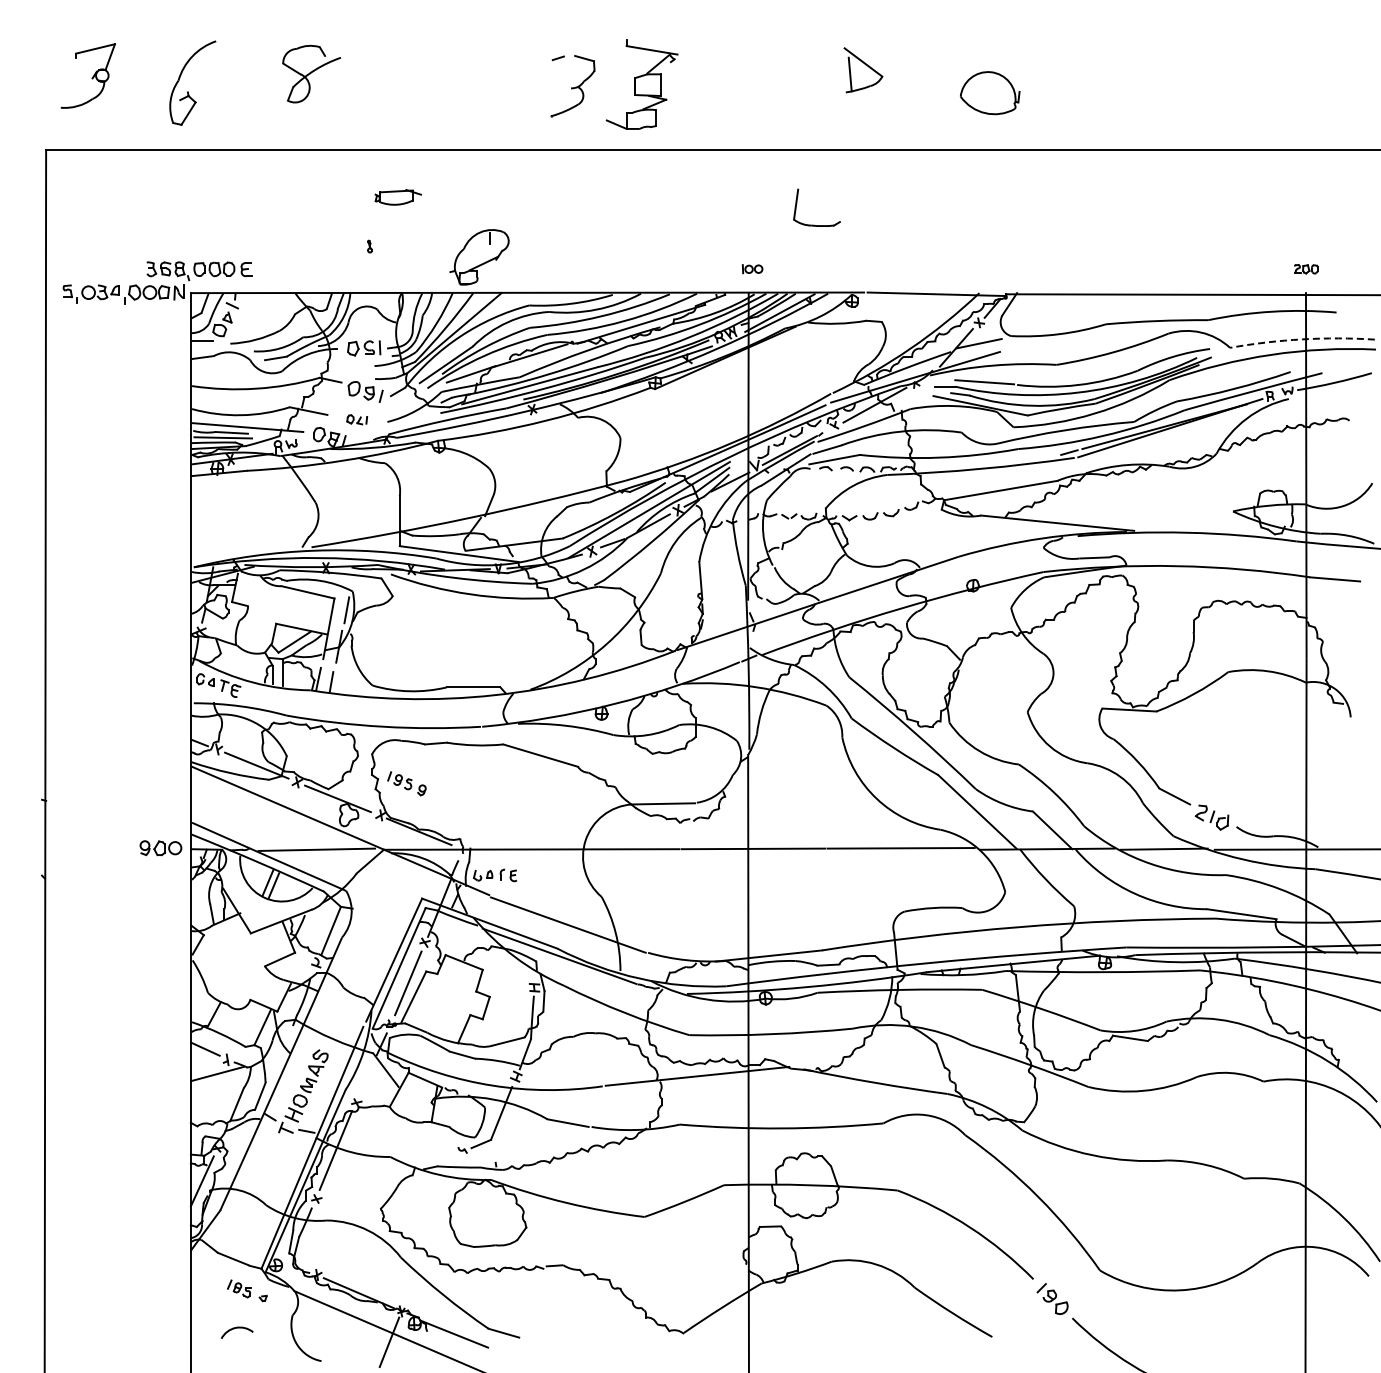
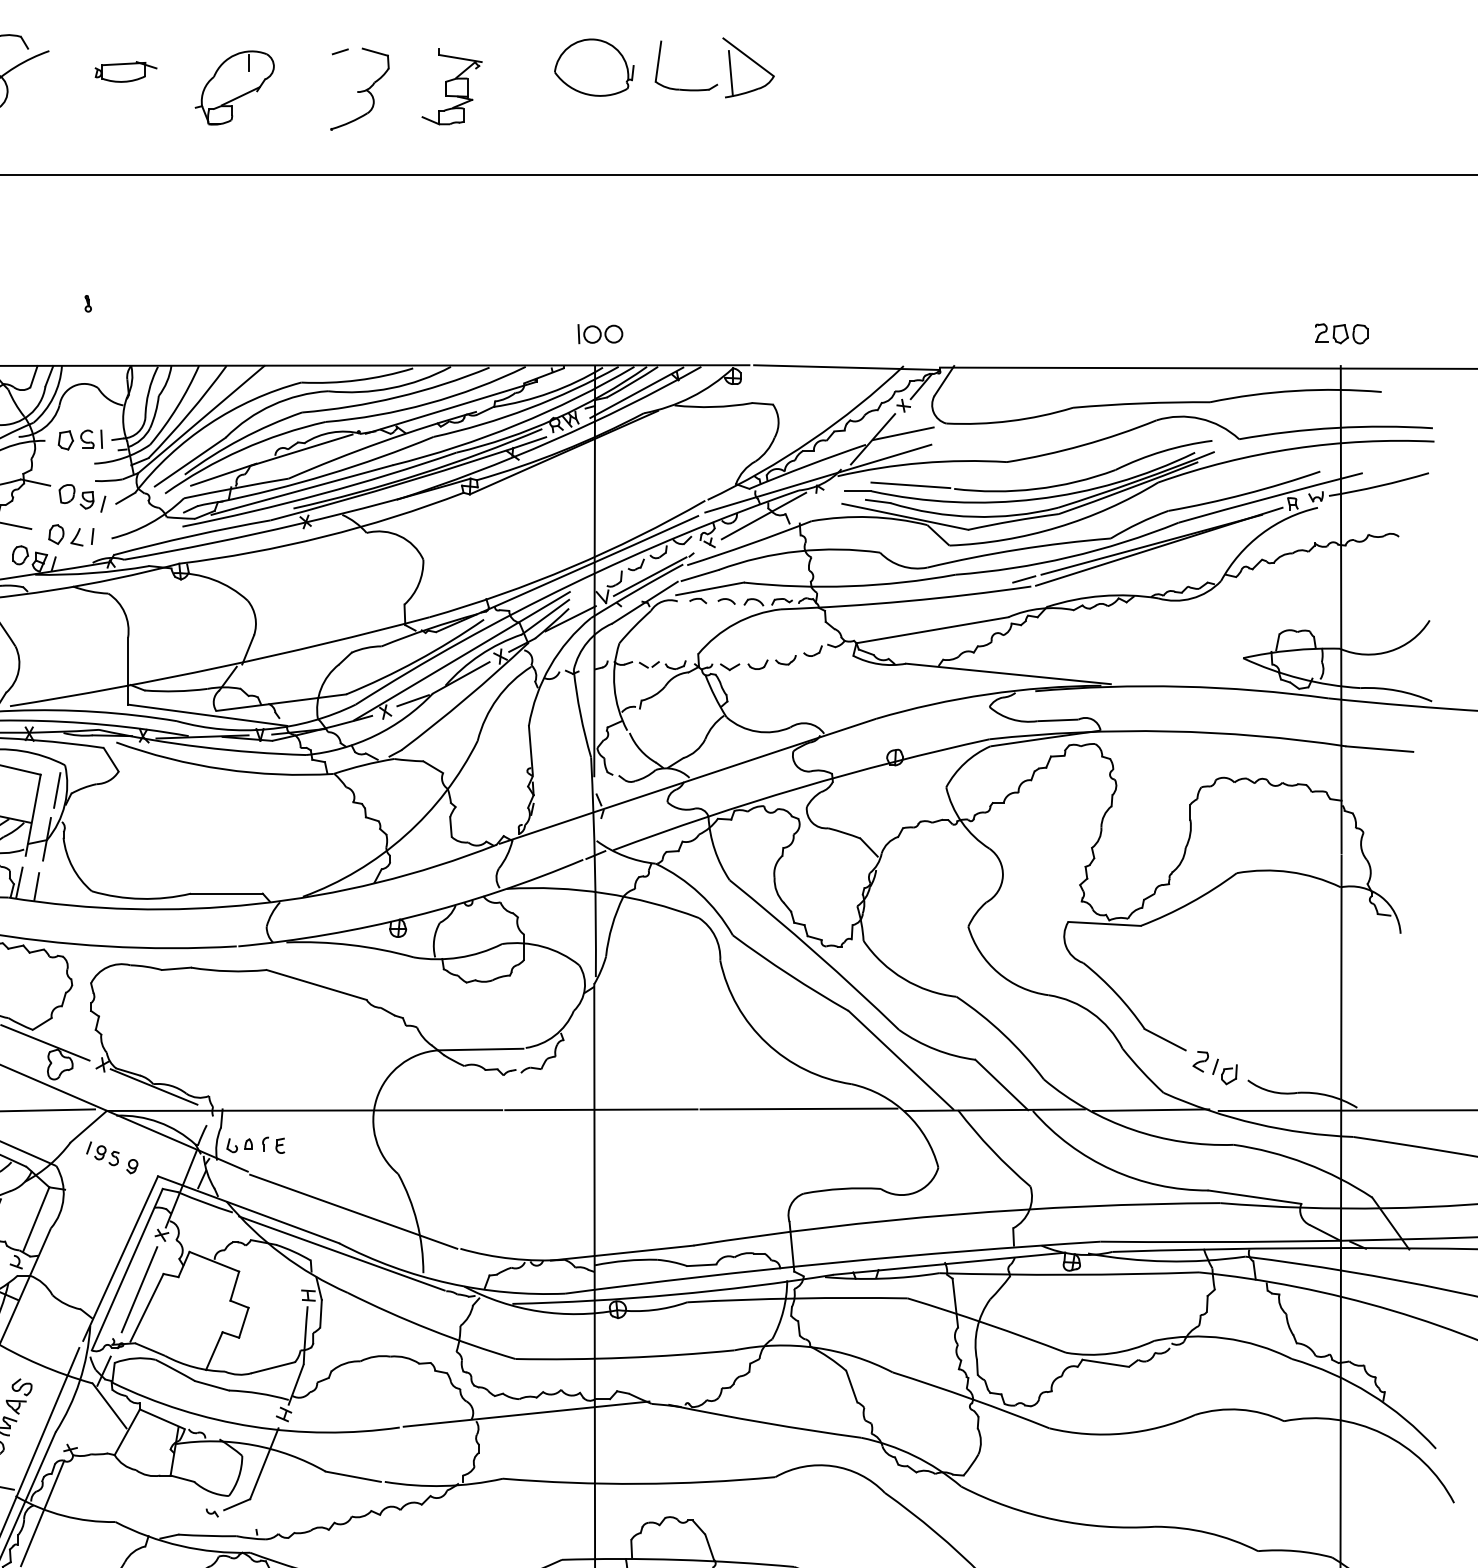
part: (641, 84) -> (451, 86), size x0.62
part: (990, 93) -> (594, 68), moved
part: (397, 197) -> (125, 72), moved
part: (814, 224) -> (683, 88), moved
part: (479, 257) -> (234, 88), moved
part: (752, 268) -> (600, 333), size x1.67
part: (1306, 269) -> (1341, 334), size x1.67
arc: (1302, 339) -> (1336, 428), dashed -> solid
part: (356, 419) -> (70, 535), size x1.67
part: (406, 783) -> (111, 1157), moved

